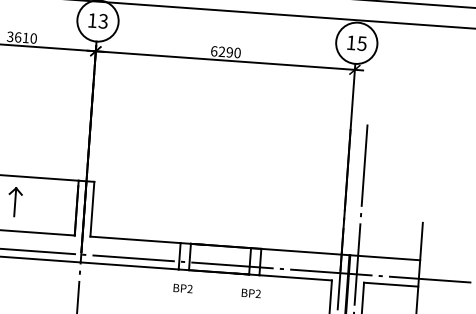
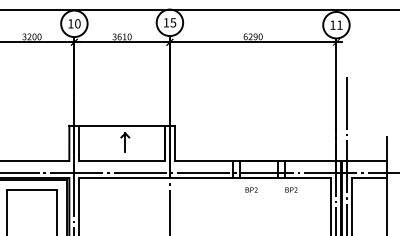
text: (103, 20) -> (173, 22), 13 -> 15
text: (361, 42) -> (339, 24), 15 -> 11
text: (182, 287) -> (251, 189), moved
text: (251, 292) -> (291, 189), moved

